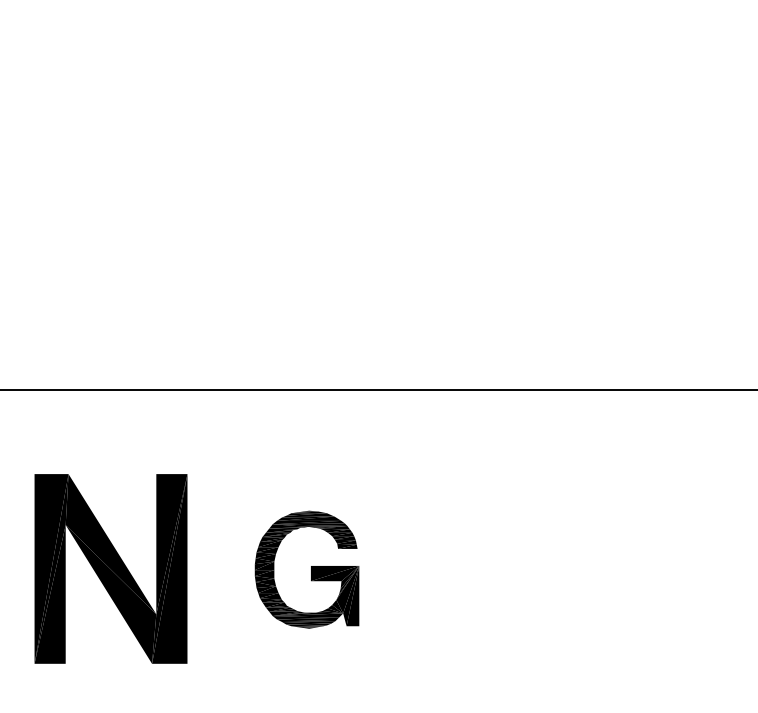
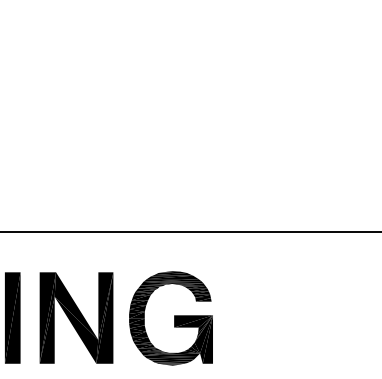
part: (305, 569) -> (170, 318), size x1.67

